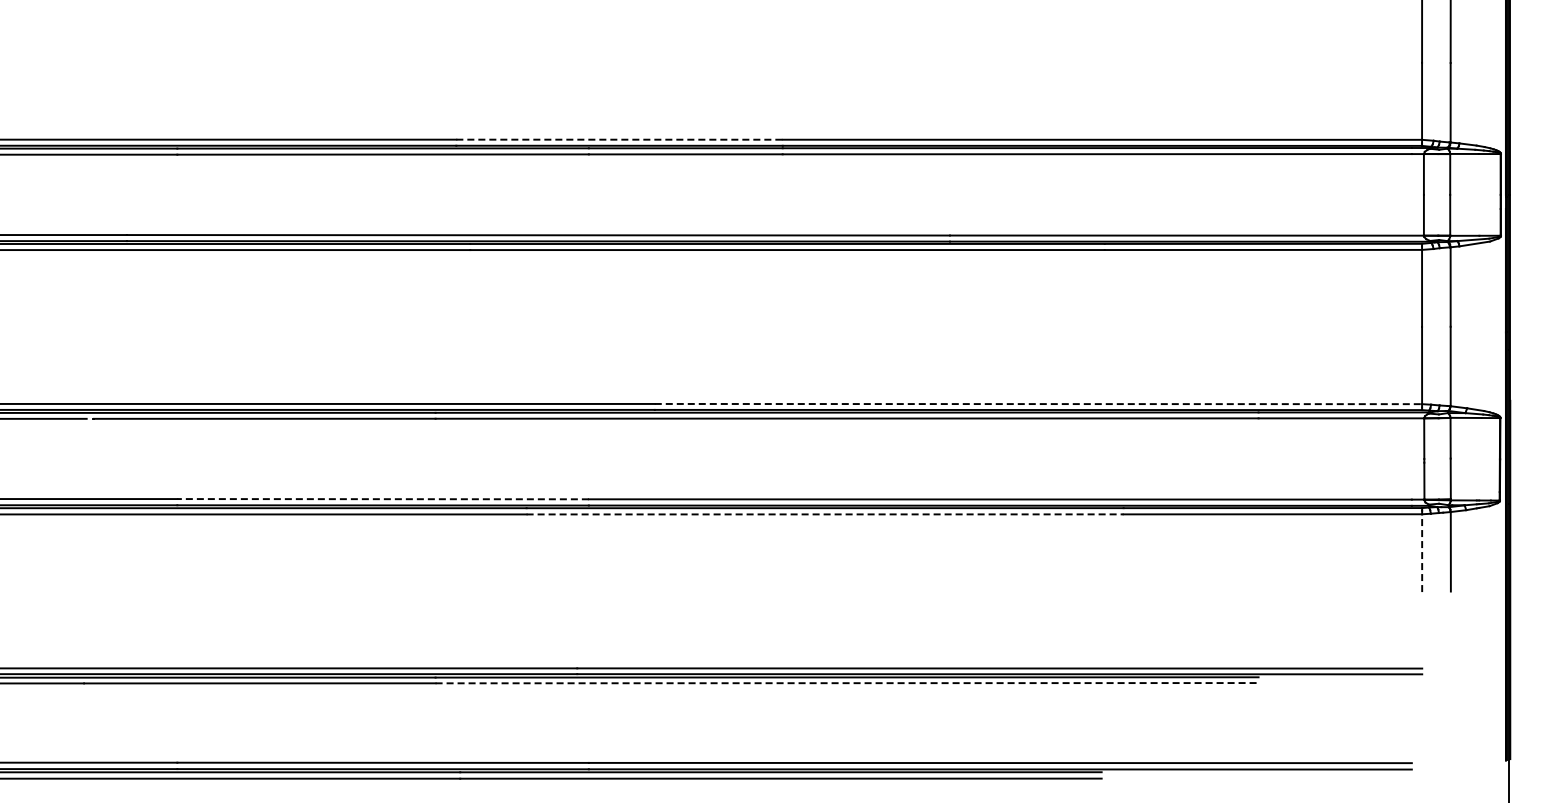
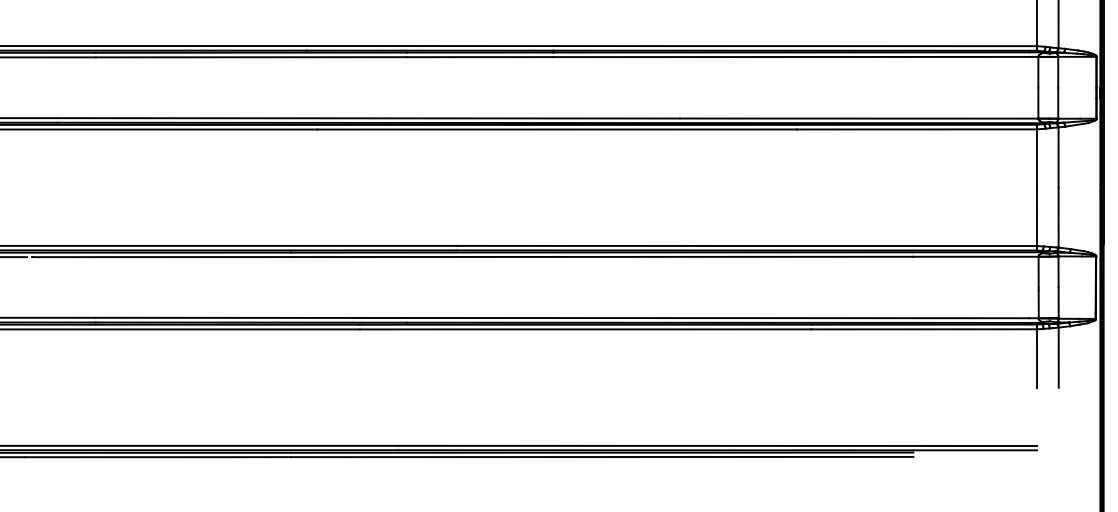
line: (620, 139) -> (430, 45), dashed -> solid
line: (1038, 404) -> (746, 246), dashed -> solid
line: (383, 499) -> (251, 318), dashed -> solid
line: (825, 514) -> (585, 329), dashed -> solid
line: (1422, 553) -> (1037, 358), dashed -> solid
line: (847, 683) -> (602, 457), dashed -> solid

